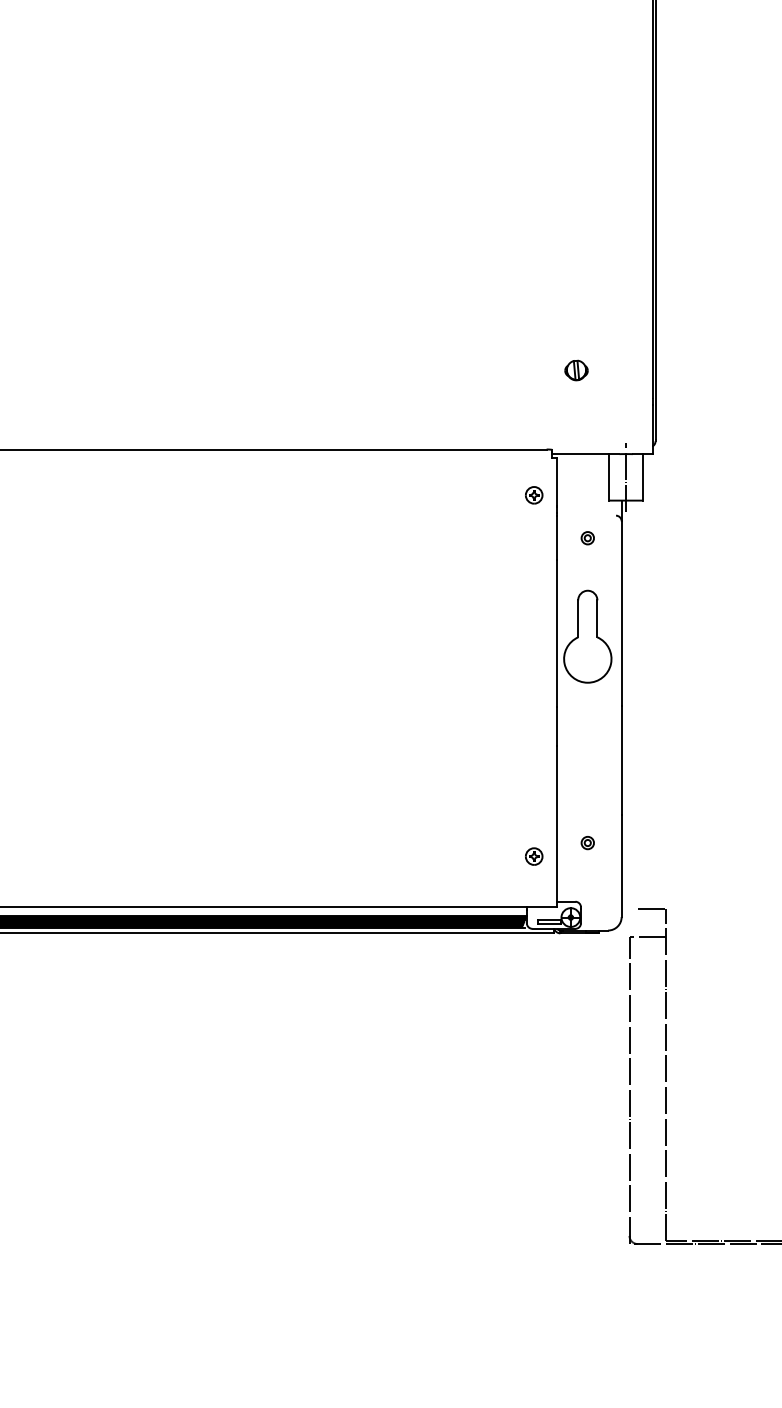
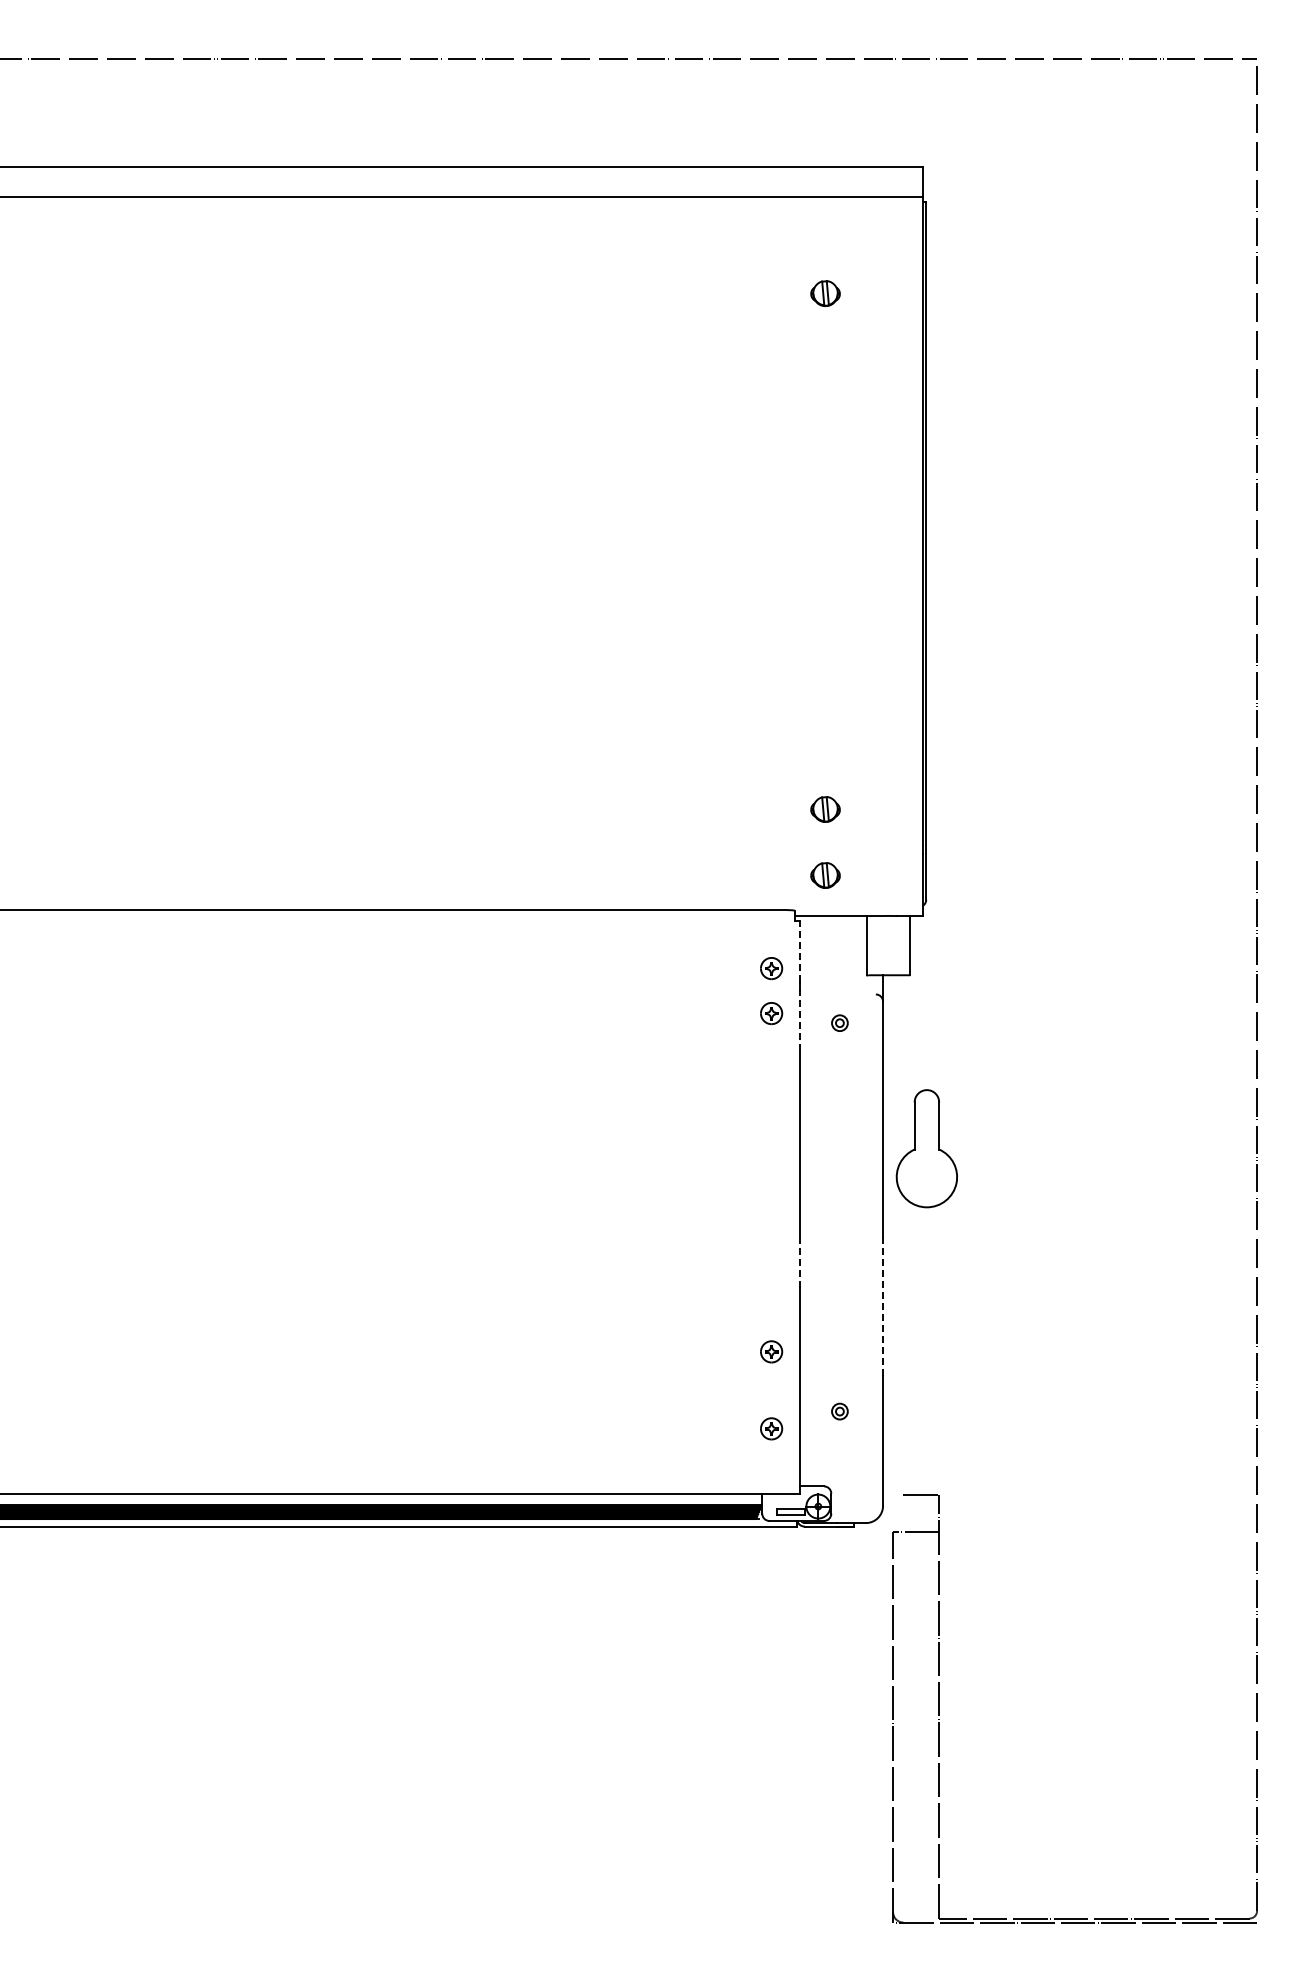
part: (576, 422) -> (825, 875), added
line: (625, 477) -> (888, 945), removed
line: (556, 481) -> (800, 950), solid -> dashed
part: (534, 530) -> (771, 1013), added
line: (556, 537) -> (800, 1022), solid -> dashed
part: (587, 636) -> (926, 1148), moved
line: (556, 726) -> (800, 1262), solid -> dashed
line: (622, 761) -> (883, 1307), solid -> dashed
part: (534, 795) -> (771, 1351), added

